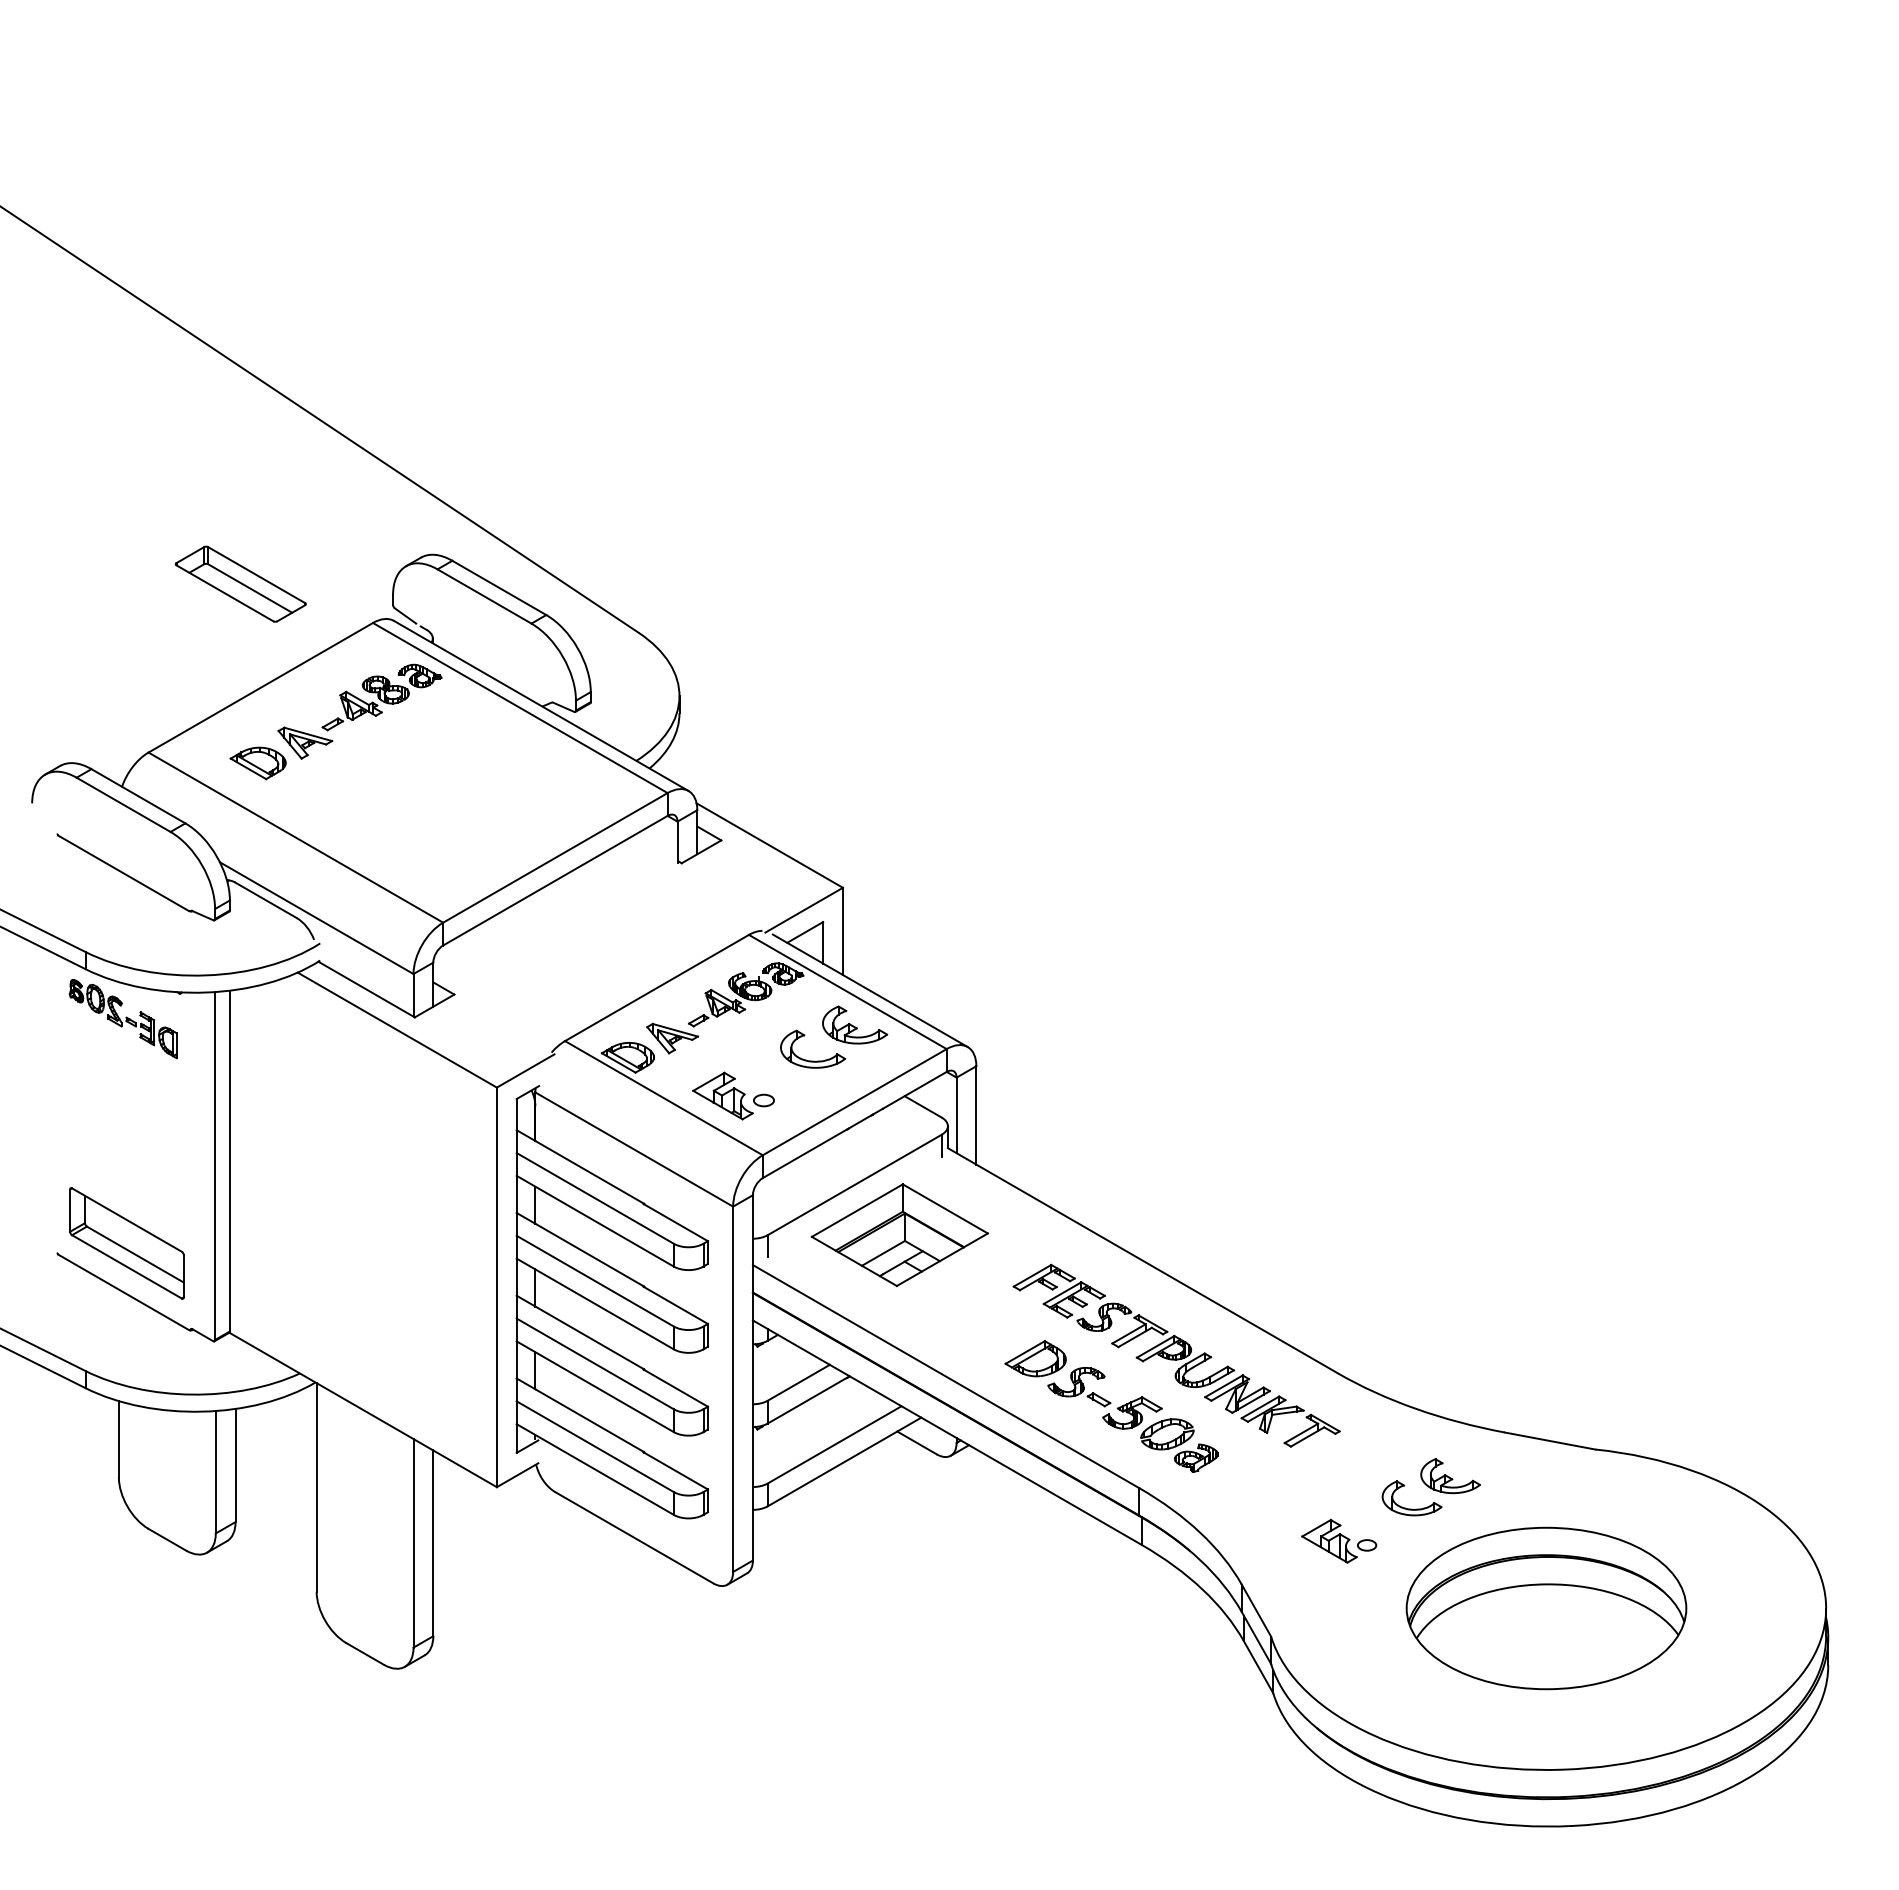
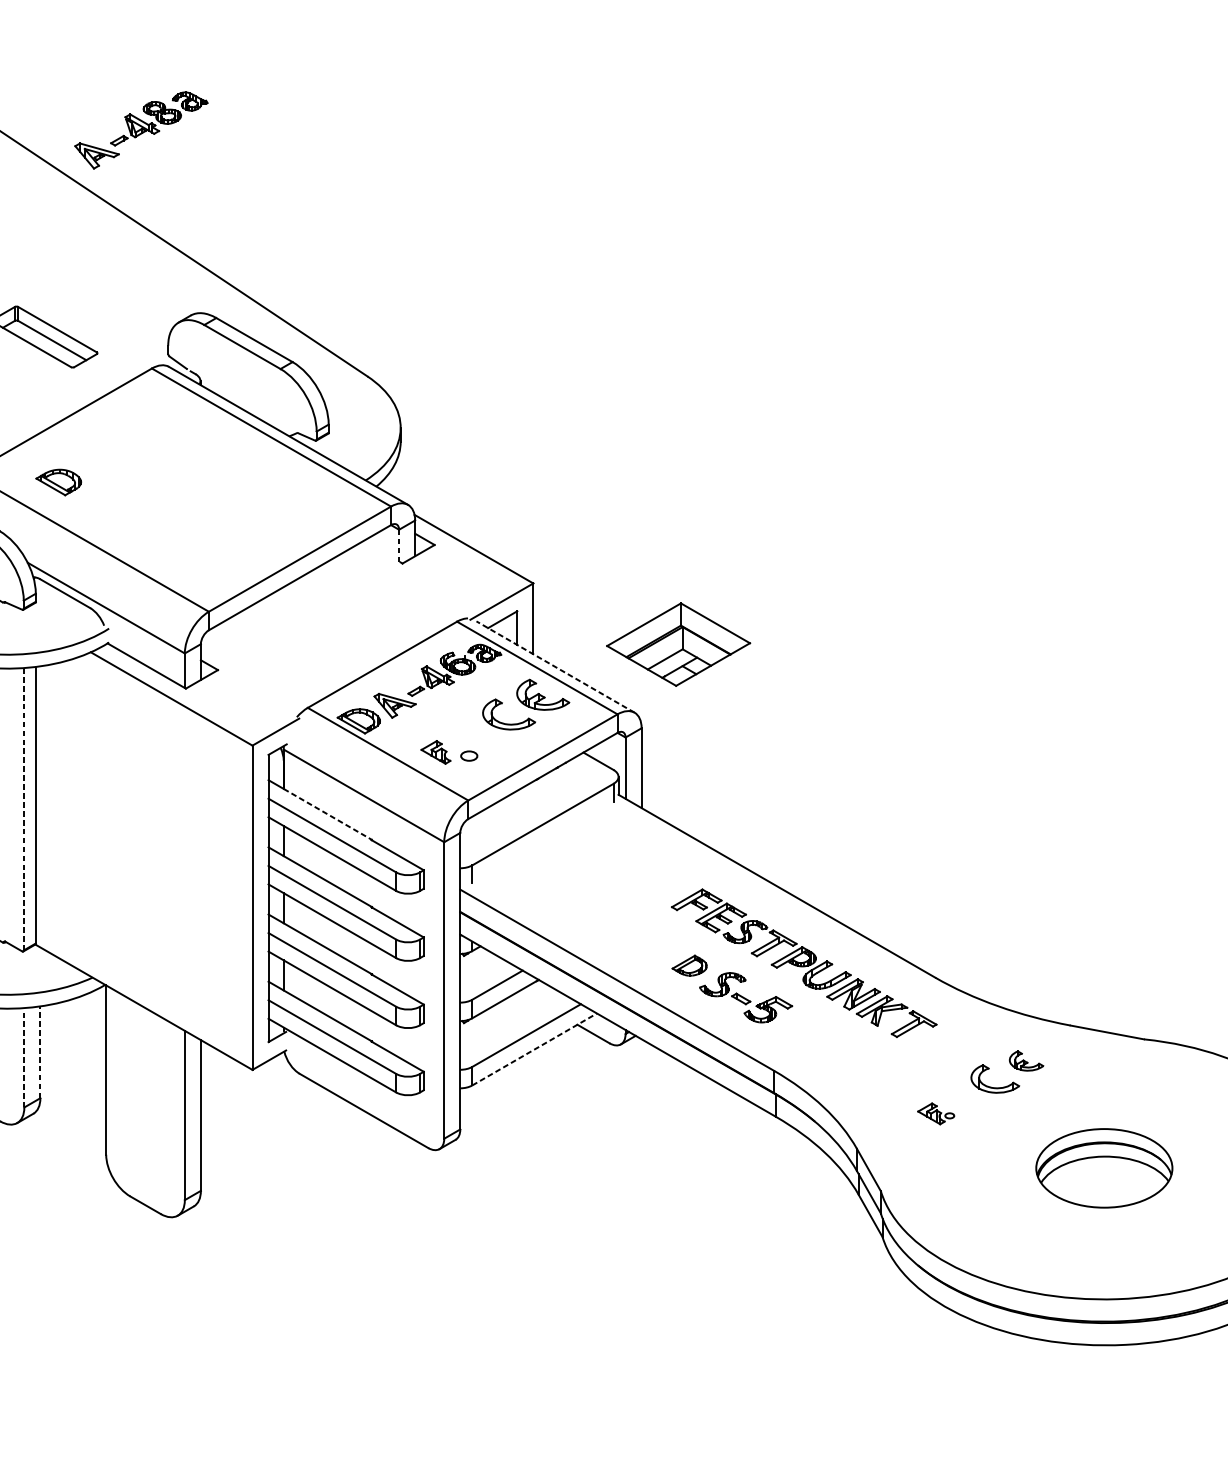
part: (359, 711) -> (140, 130), moved
line: (677, 842) -> (399, 546), solid -> dashed
line: (869, 990) -> (554, 666), solid -> dashed
part: (722, 1095) -> (435, 752), size x0.6
line: (215, 1166) -> (24, 809), solid -> dashed
line: (589, 1172) -> (327, 814), solid -> dashed
part: (899, 1235) -> (678, 644), moved
part: (1035, 1358) -> (689, 965), size x0.7
part: (1179, 1445) -> (806, 1036), removed
line: (844, 1462) -> (534, 1049), solid -> dashed
line: (235, 1465) -> (40, 1052), solid -> dashed
line: (215, 1471) -> (24, 1057), solid -> dashed
part: (1450, 1476) -> (1026, 1061), size x0.7
part: (1339, 1541) -> (936, 1113), size x0.6
part: (1546, 1608) -> (1104, 1168), size x0.6

